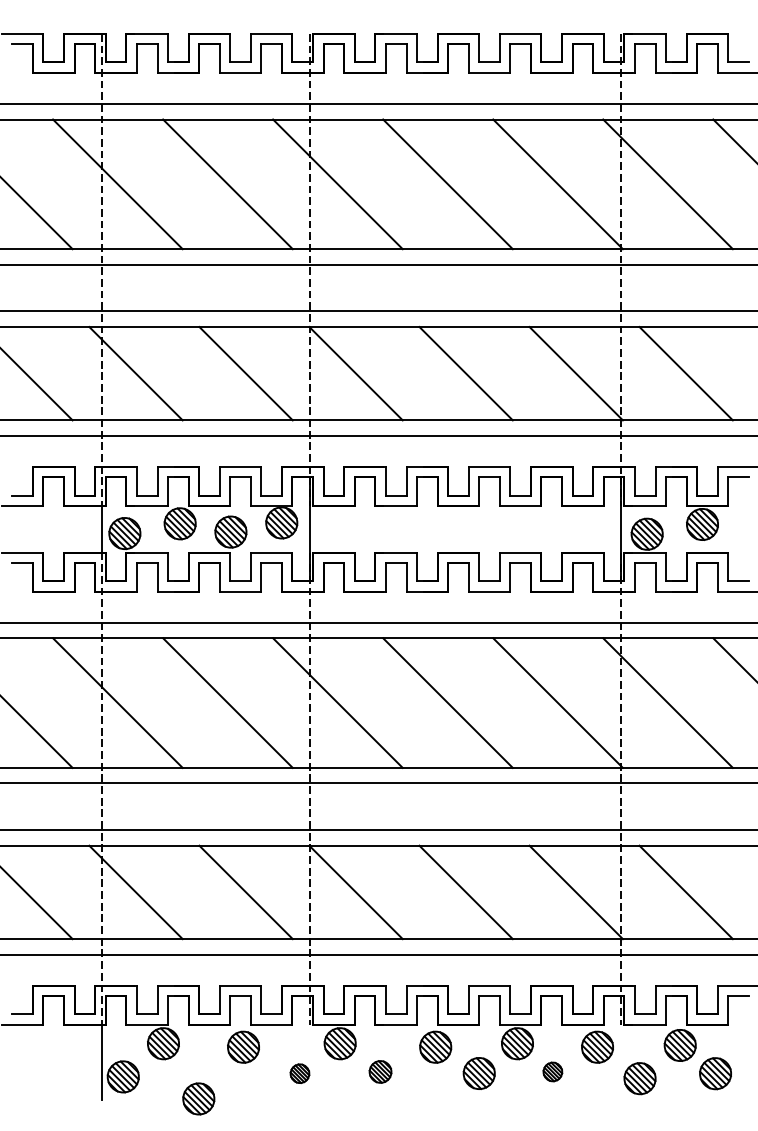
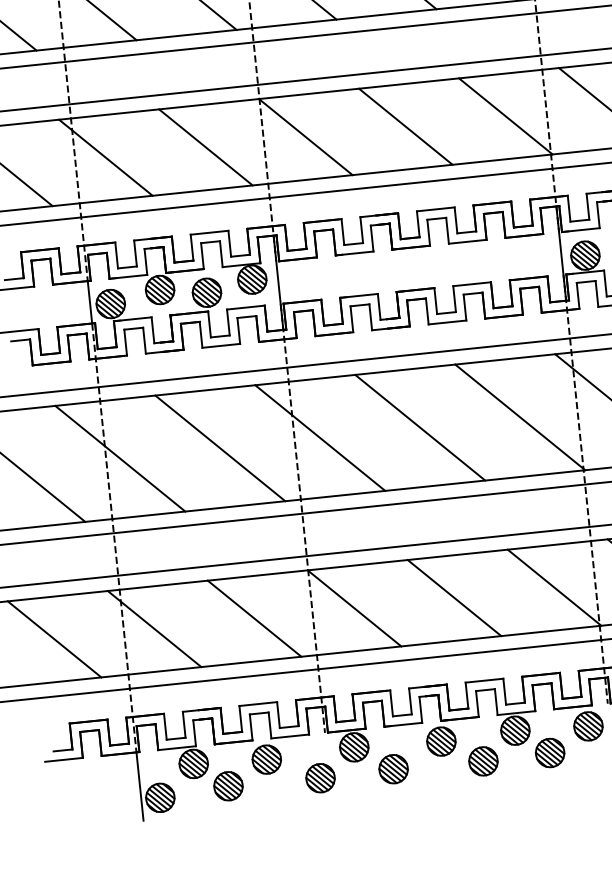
part: (380, 1071) -> (393, 768), size x1.43
part: (552, 1071) -> (549, 752), size x1.67
part: (299, 1073) -> (320, 778), size x1.67
part: (198, 1098) -> (228, 785), moved

